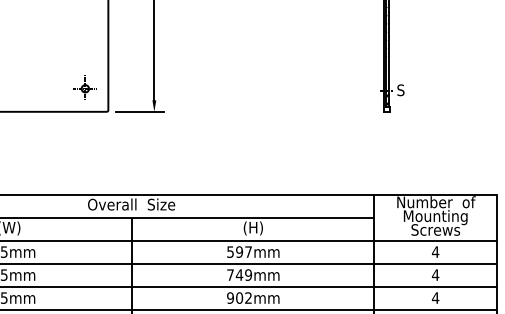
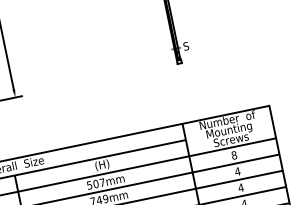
text: (239, 251) -> (95, 183), 597mm -> 507mm
text: (435, 251) -> (234, 155), 4 -> 8

